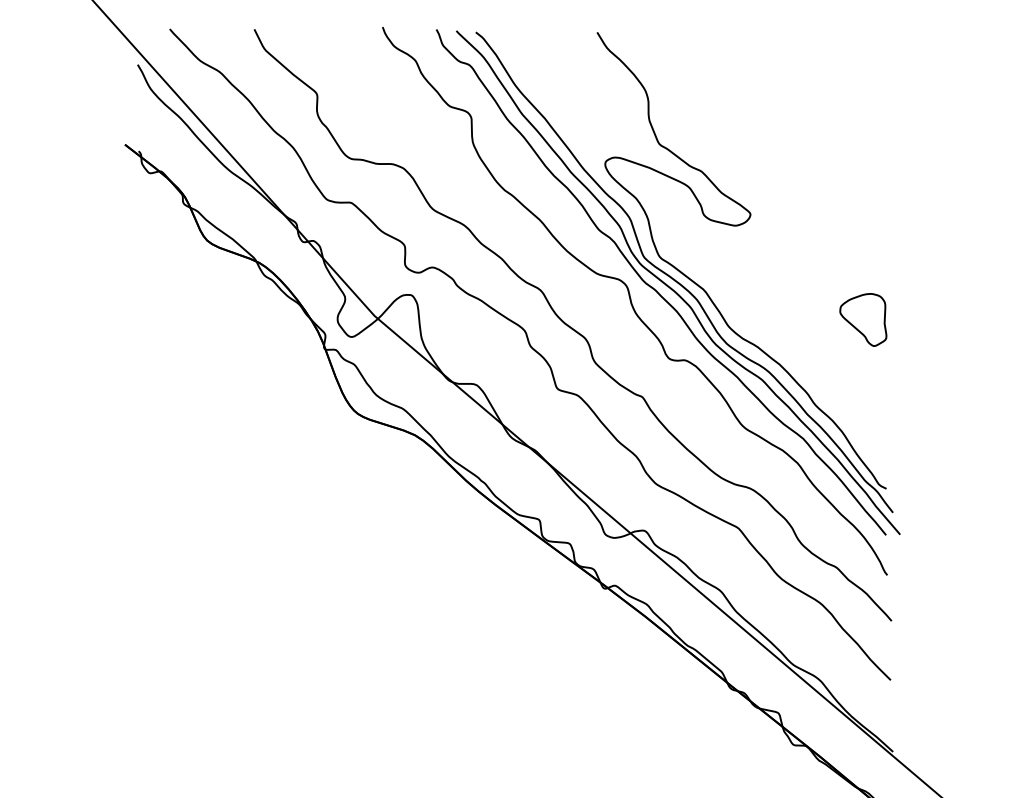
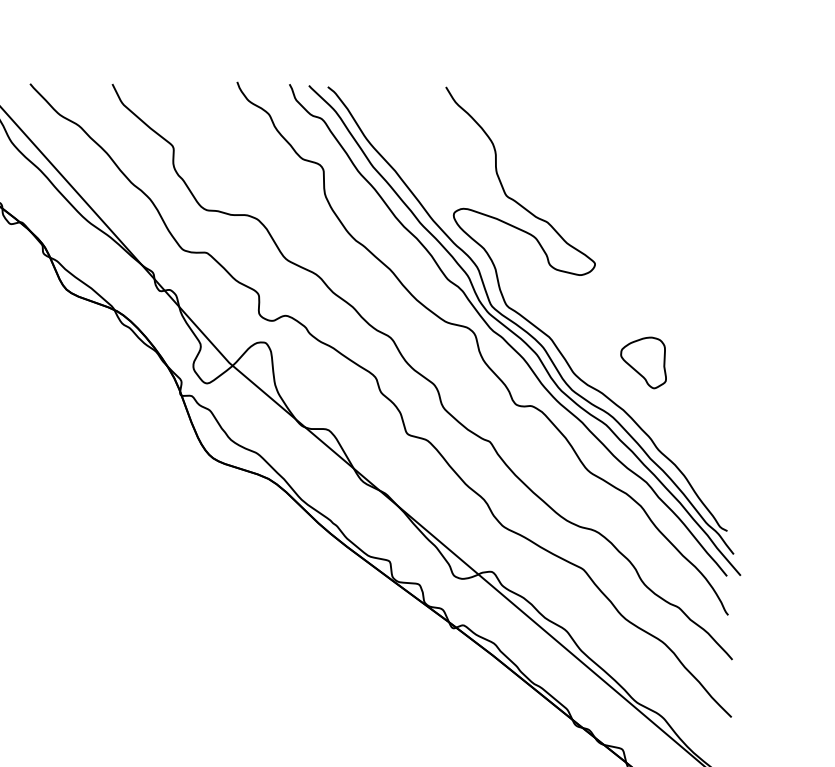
part: (863, 319) -> (643, 362), moved

